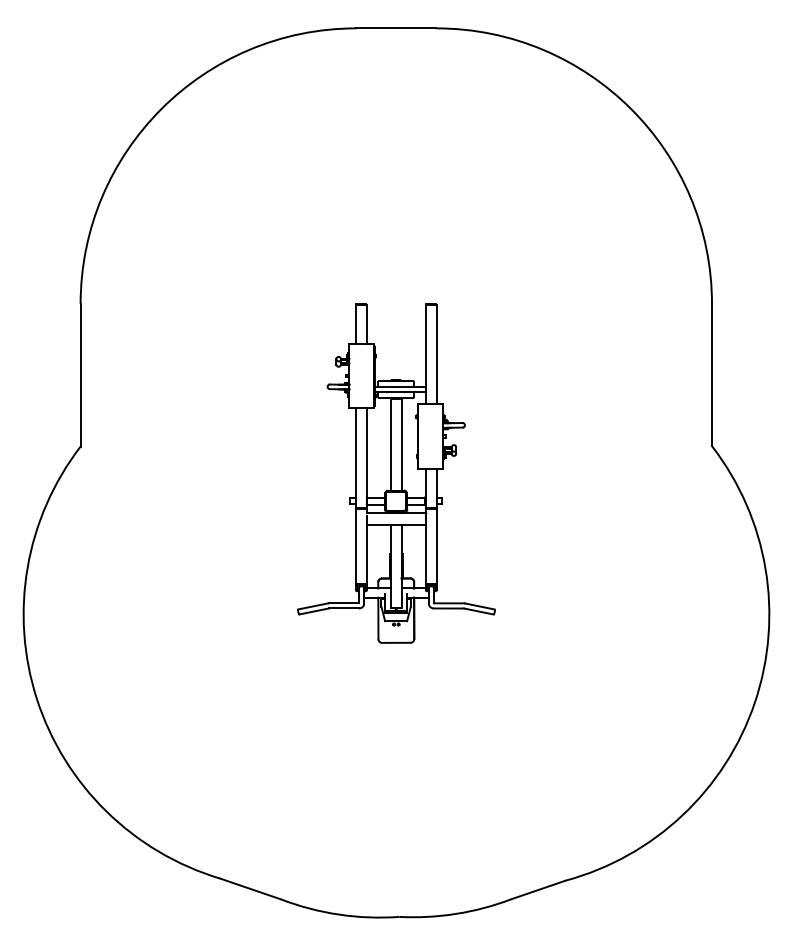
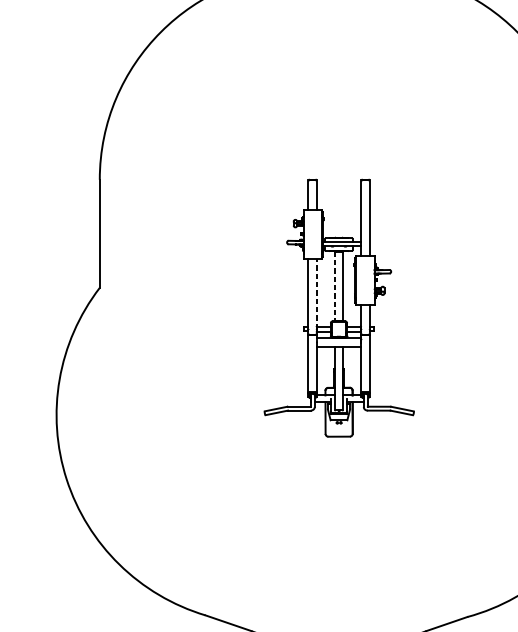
line: (390, 444) -> (334, 286), solid -> dashed
line: (366, 454) -> (316, 293), solid -> dashed

